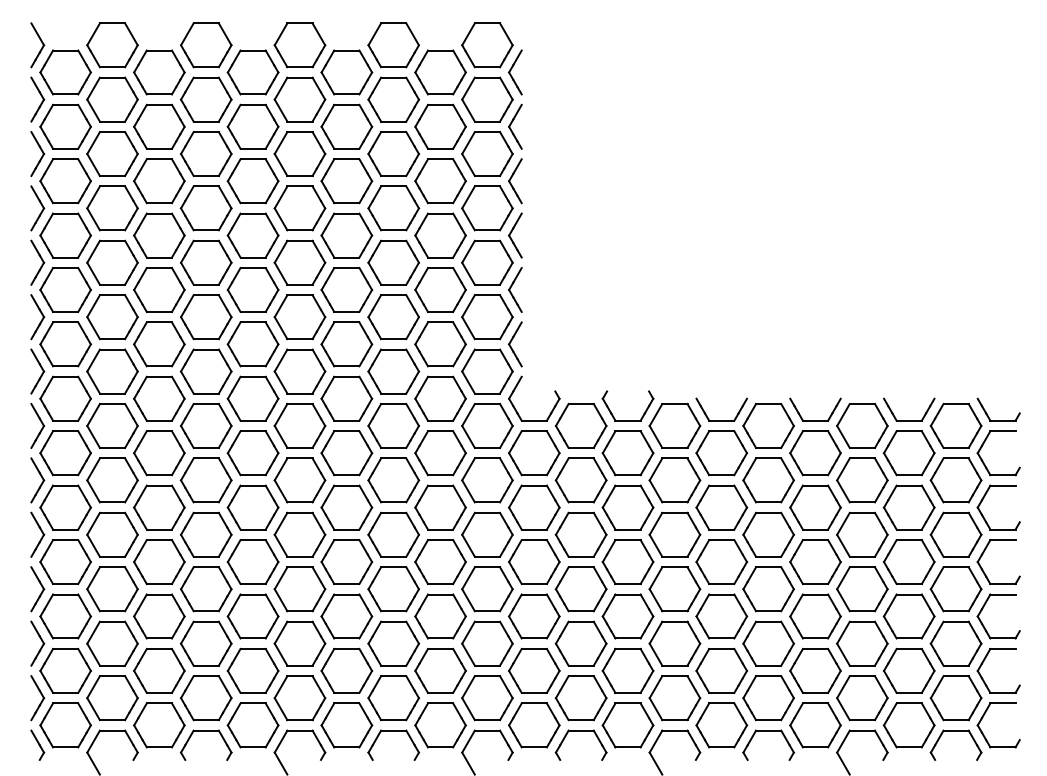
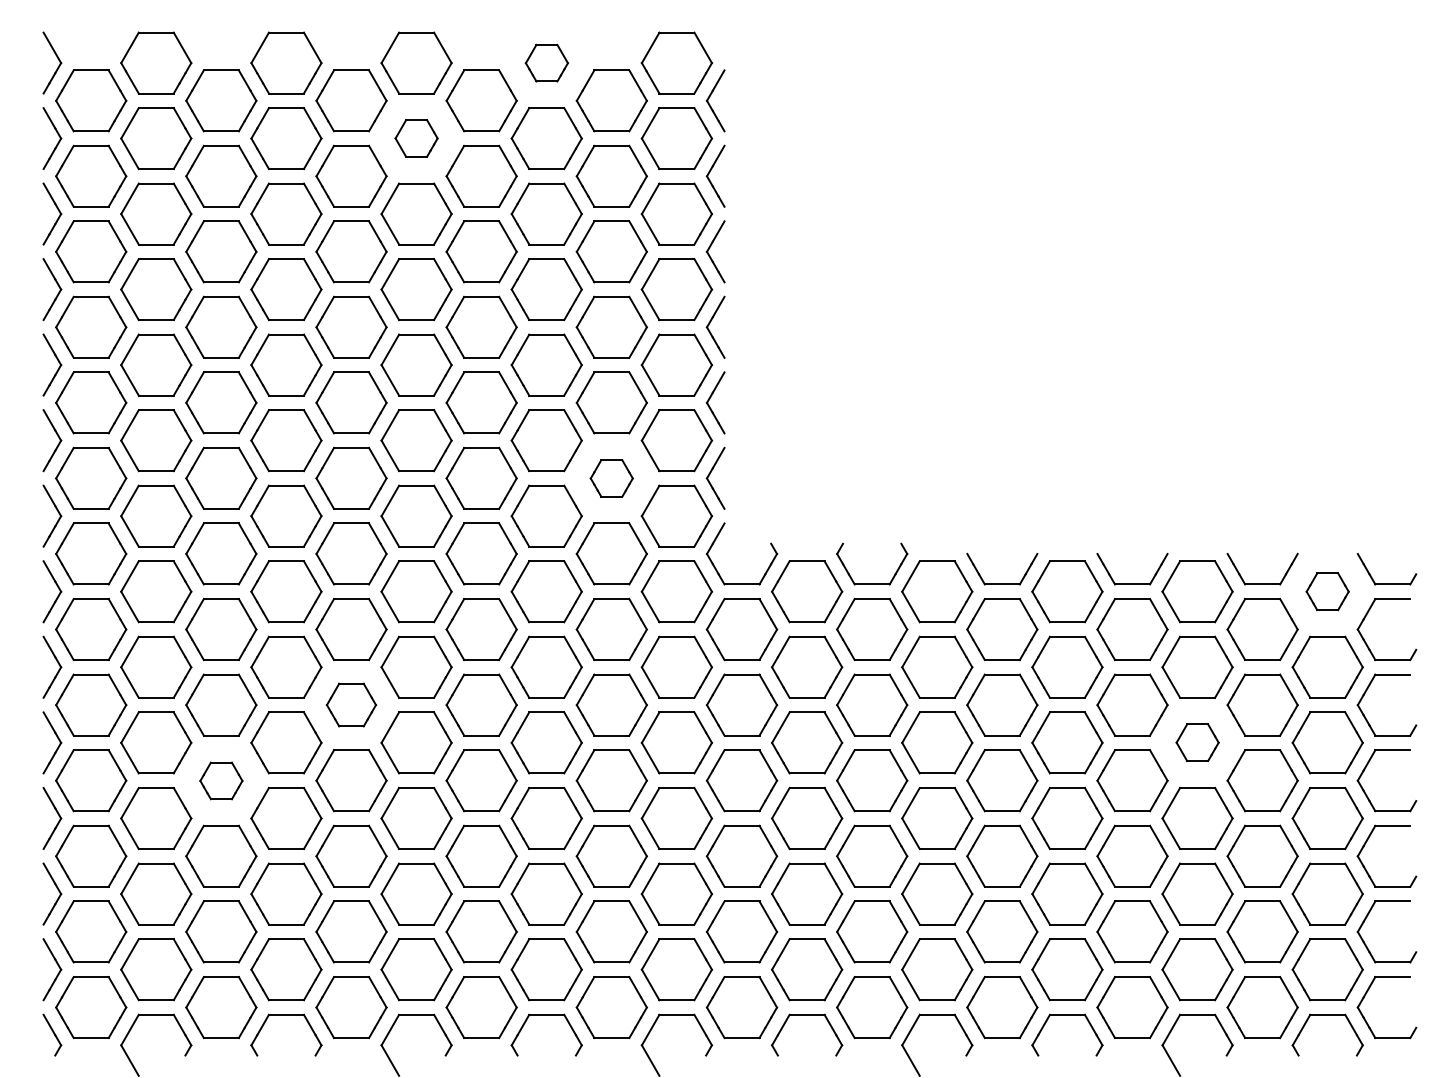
part: (393, 45) -> (546, 63), size x0.6
part: (299, 99) -> (415, 138), size x0.6
part: (440, 344) -> (611, 478), size x0.6
part: (955, 425) -> (1326, 591), size x0.6
part: (252, 507) -> (350, 704), size x0.7
part: (862, 534) -> (1197, 742), size x0.6
part: (159, 562) -> (221, 781), size x0.6

